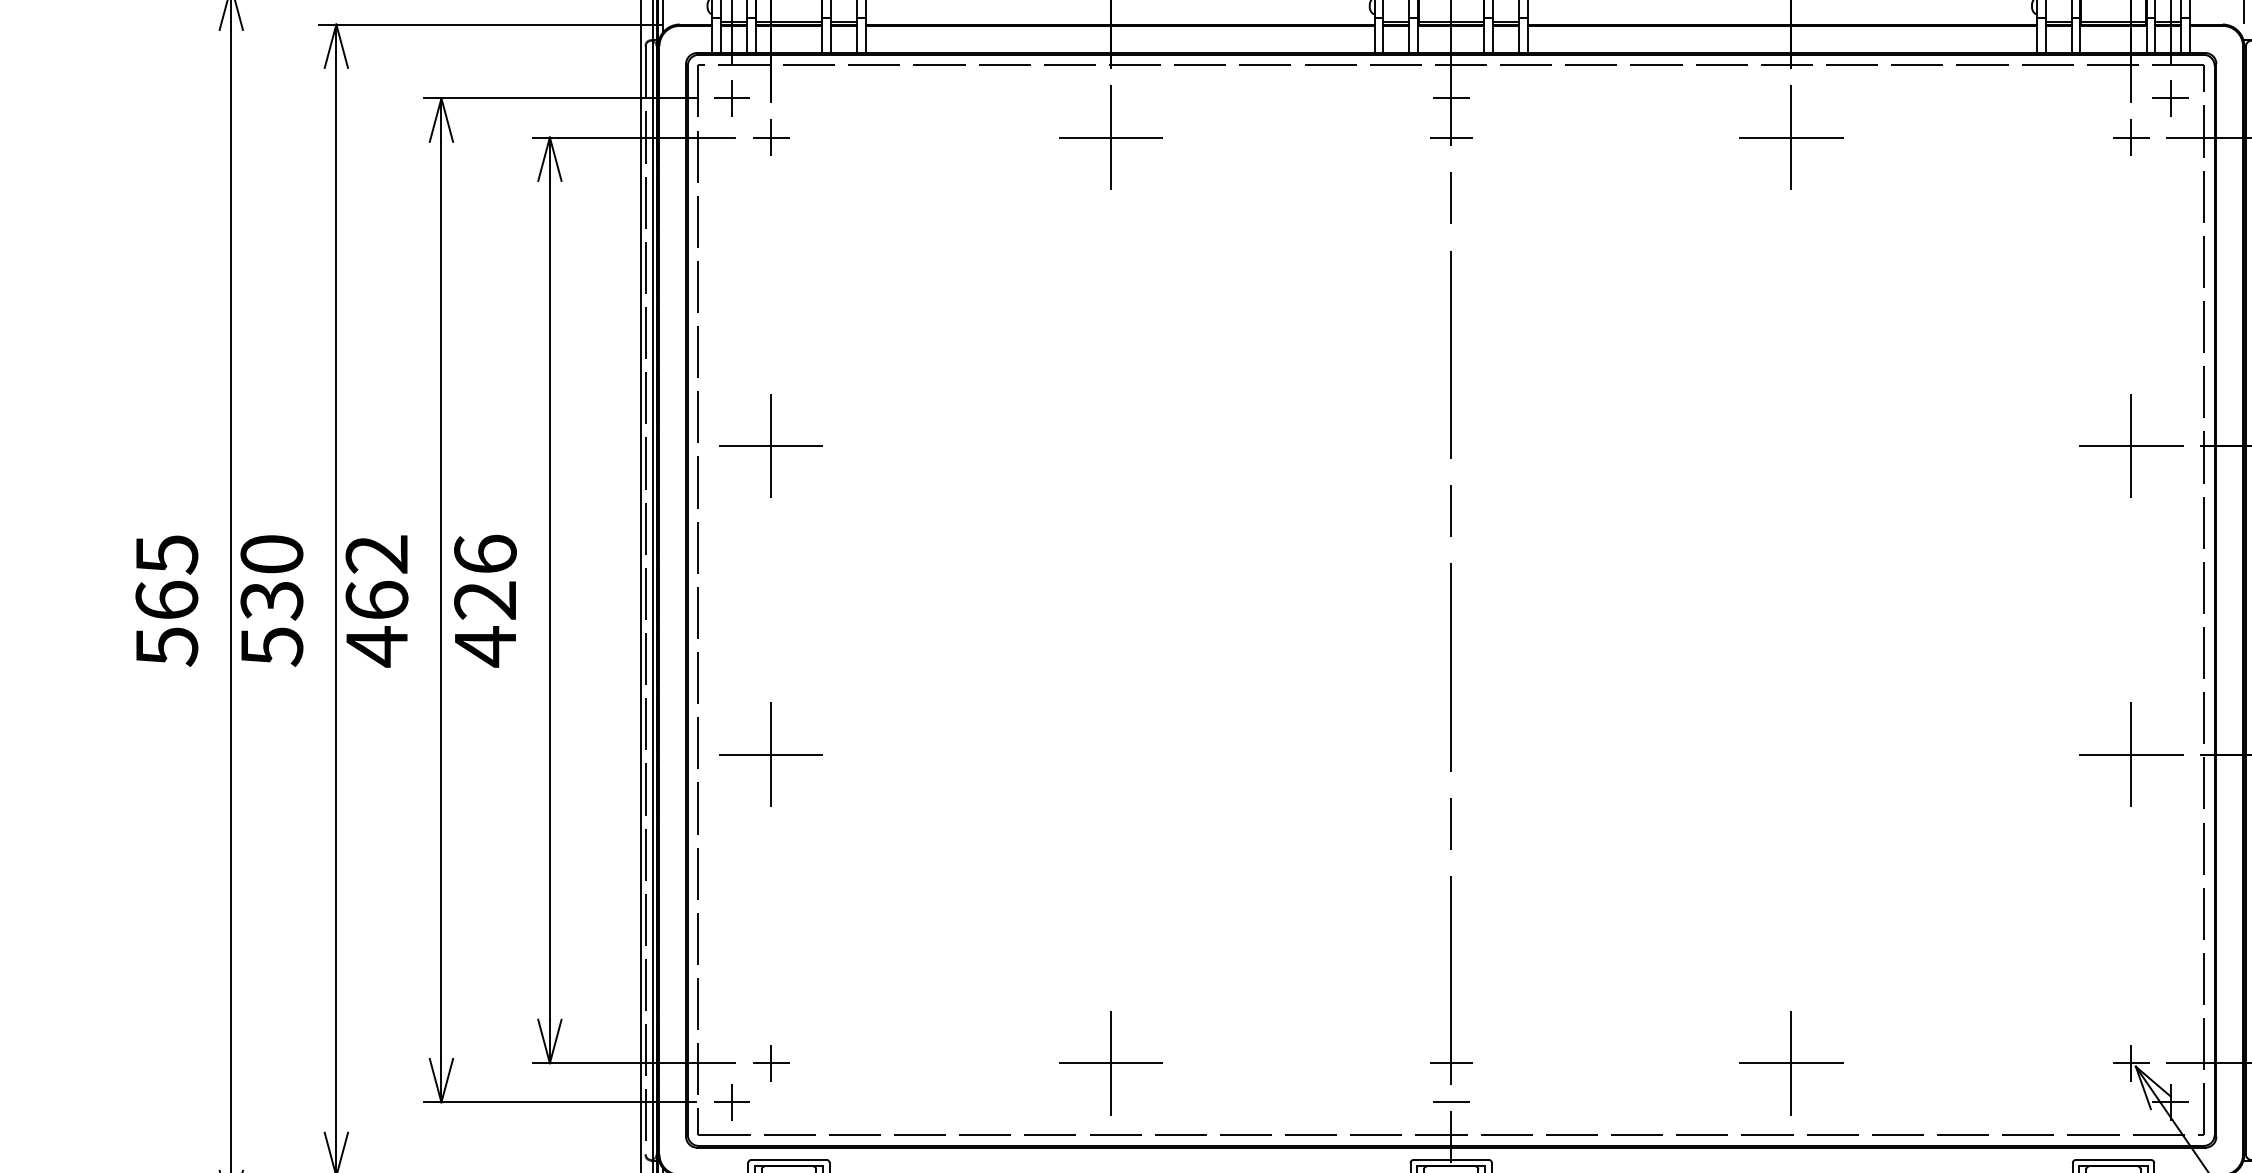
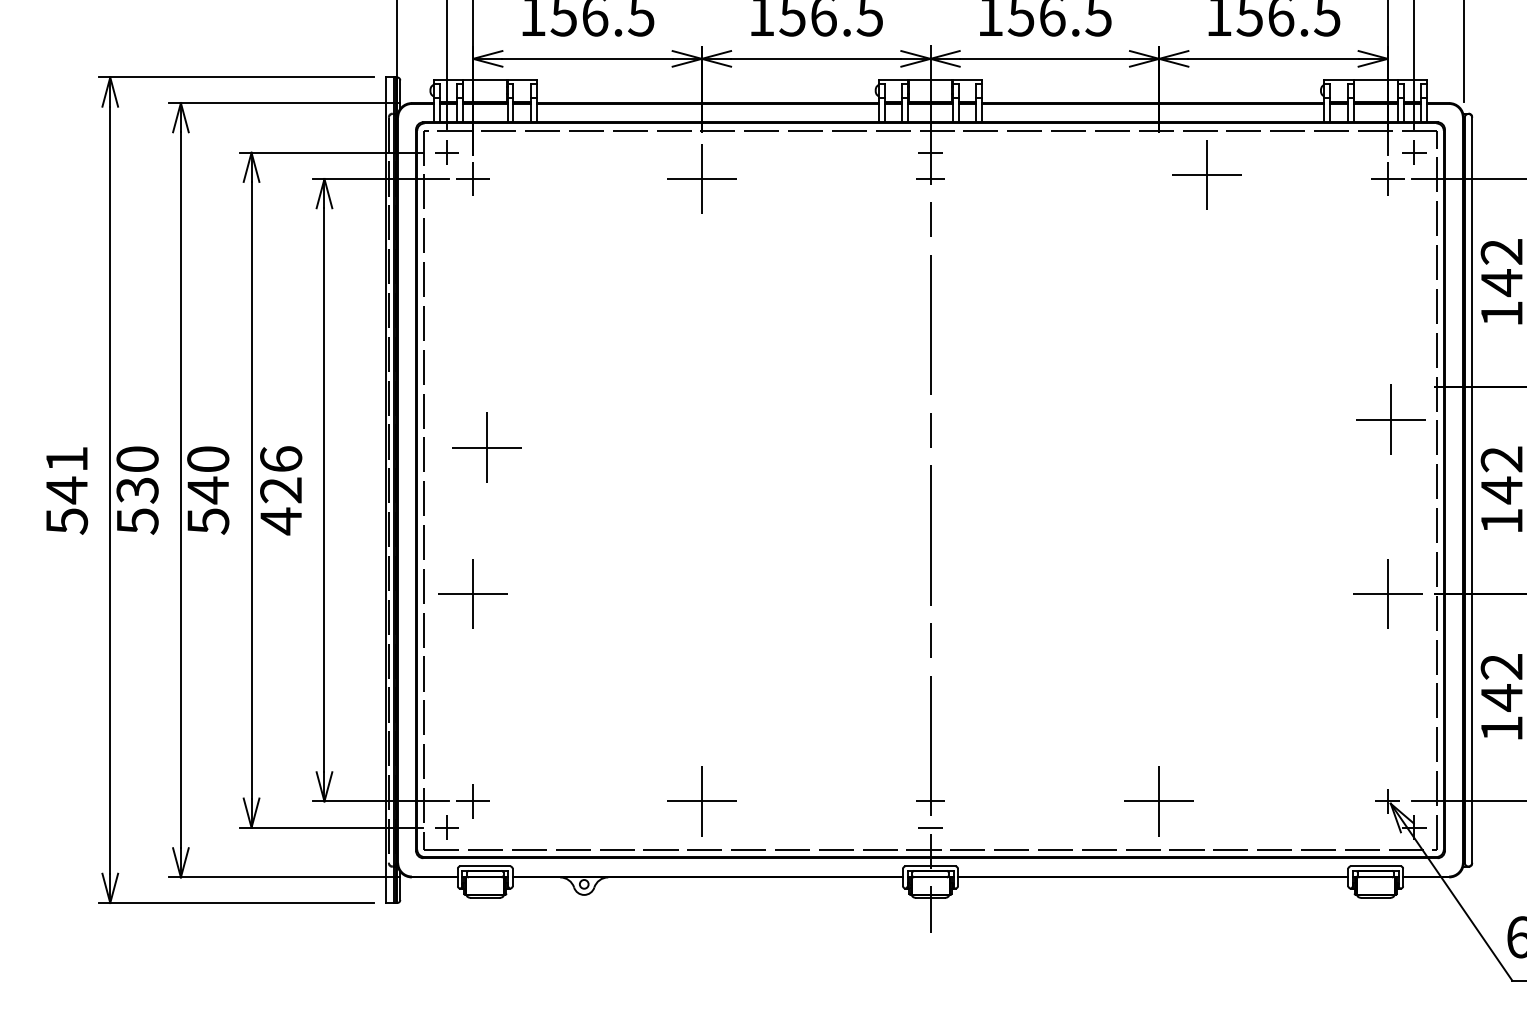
part: (771, 136) -> (473, 178), size x1.4
part: (1790, 136) -> (1206, 174), moved
part: (2130, 136) -> (1387, 178), size x1.4
part: (770, 446) -> (486, 447), moved
part: (2130, 446) -> (1390, 419), moved
text: (166, 578) -> (66, 475), 565 -> 541
text: (377, 600) -> (208, 490), 462 -> 540
part: (771, 1063) -> (473, 801), size x1.4

